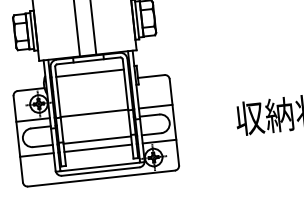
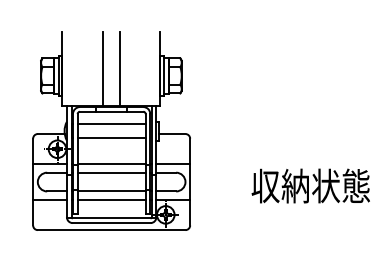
line: (91, 87) -> (111, 138), added
line: (95, 121) -> (111, 172), added

